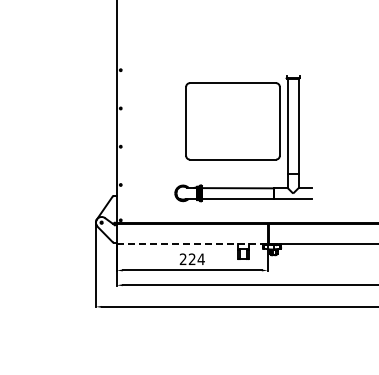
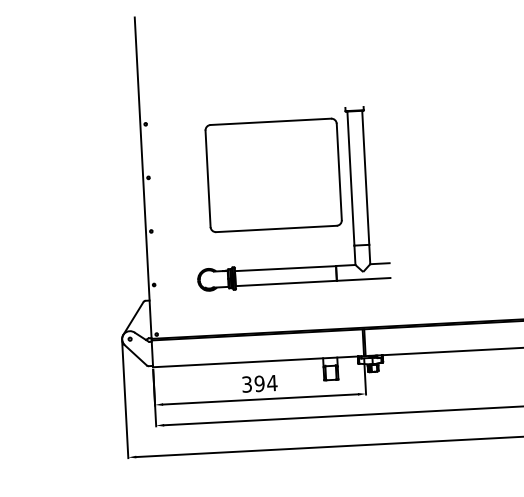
part: (243, 138) -> (289, 198), moved
line: (192, 243) -> (258, 361), dashed -> solid
text: (187, 259) -> (253, 384), 224 -> 394

